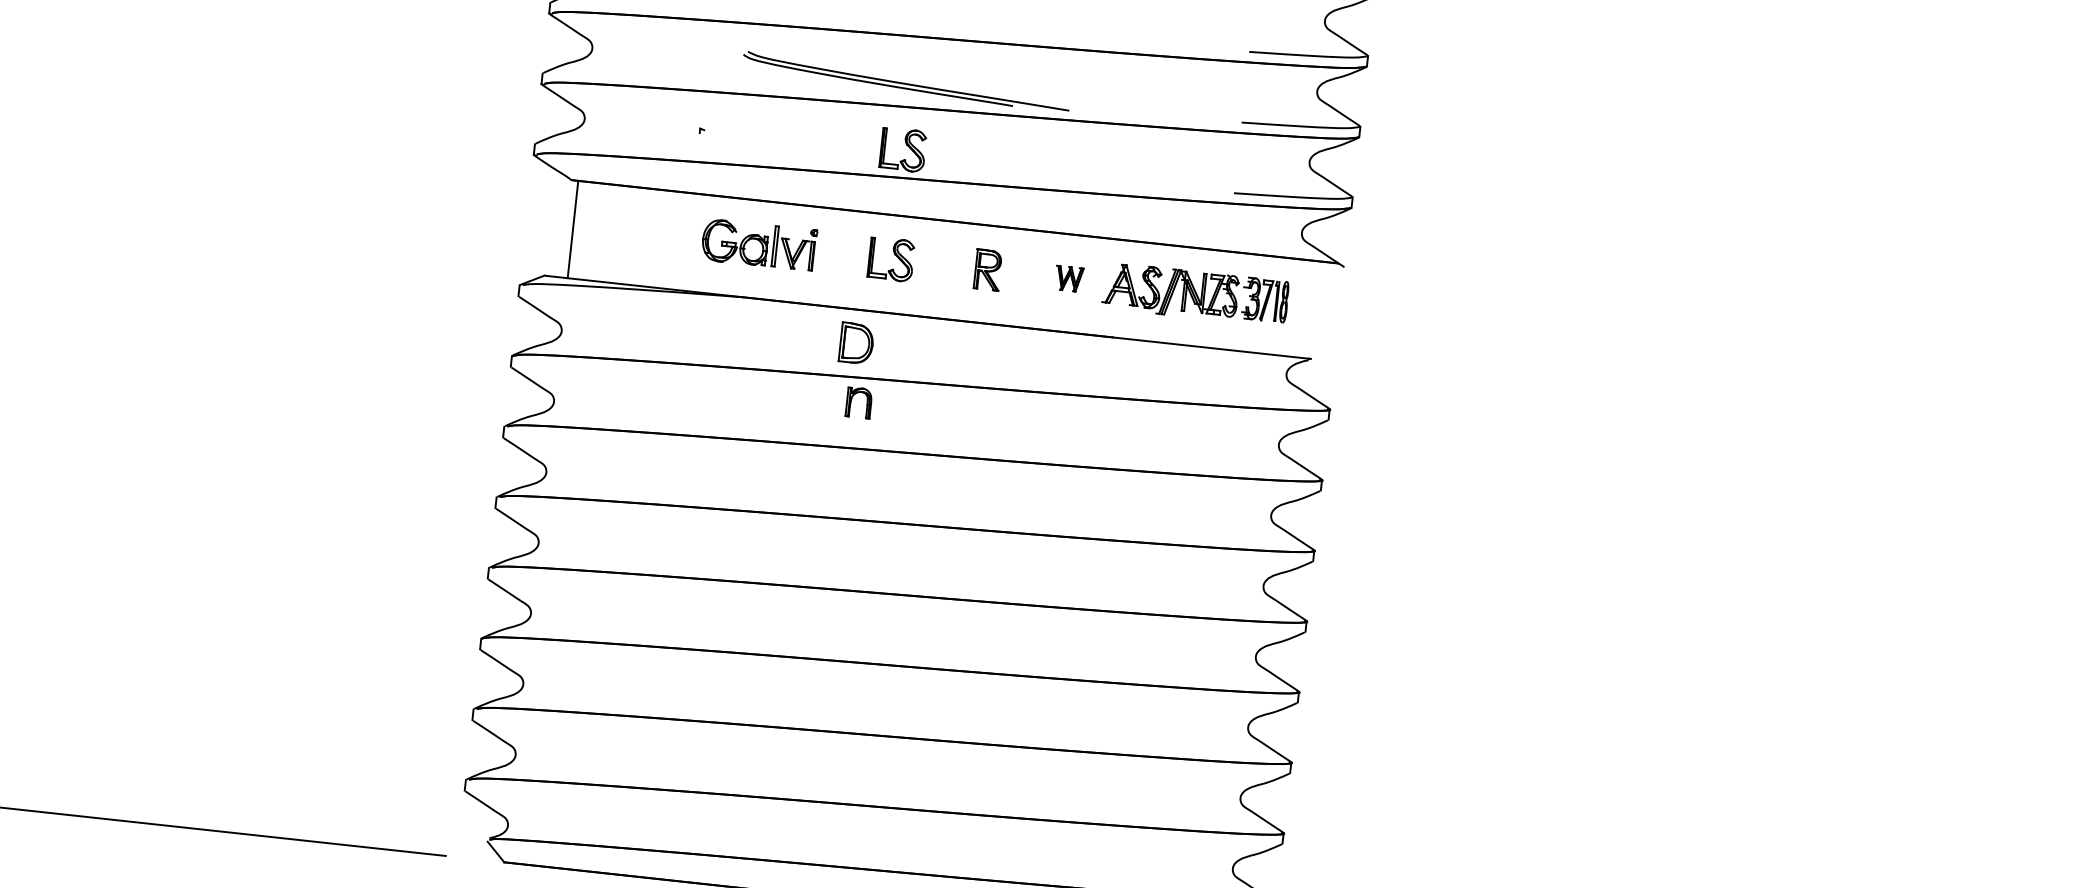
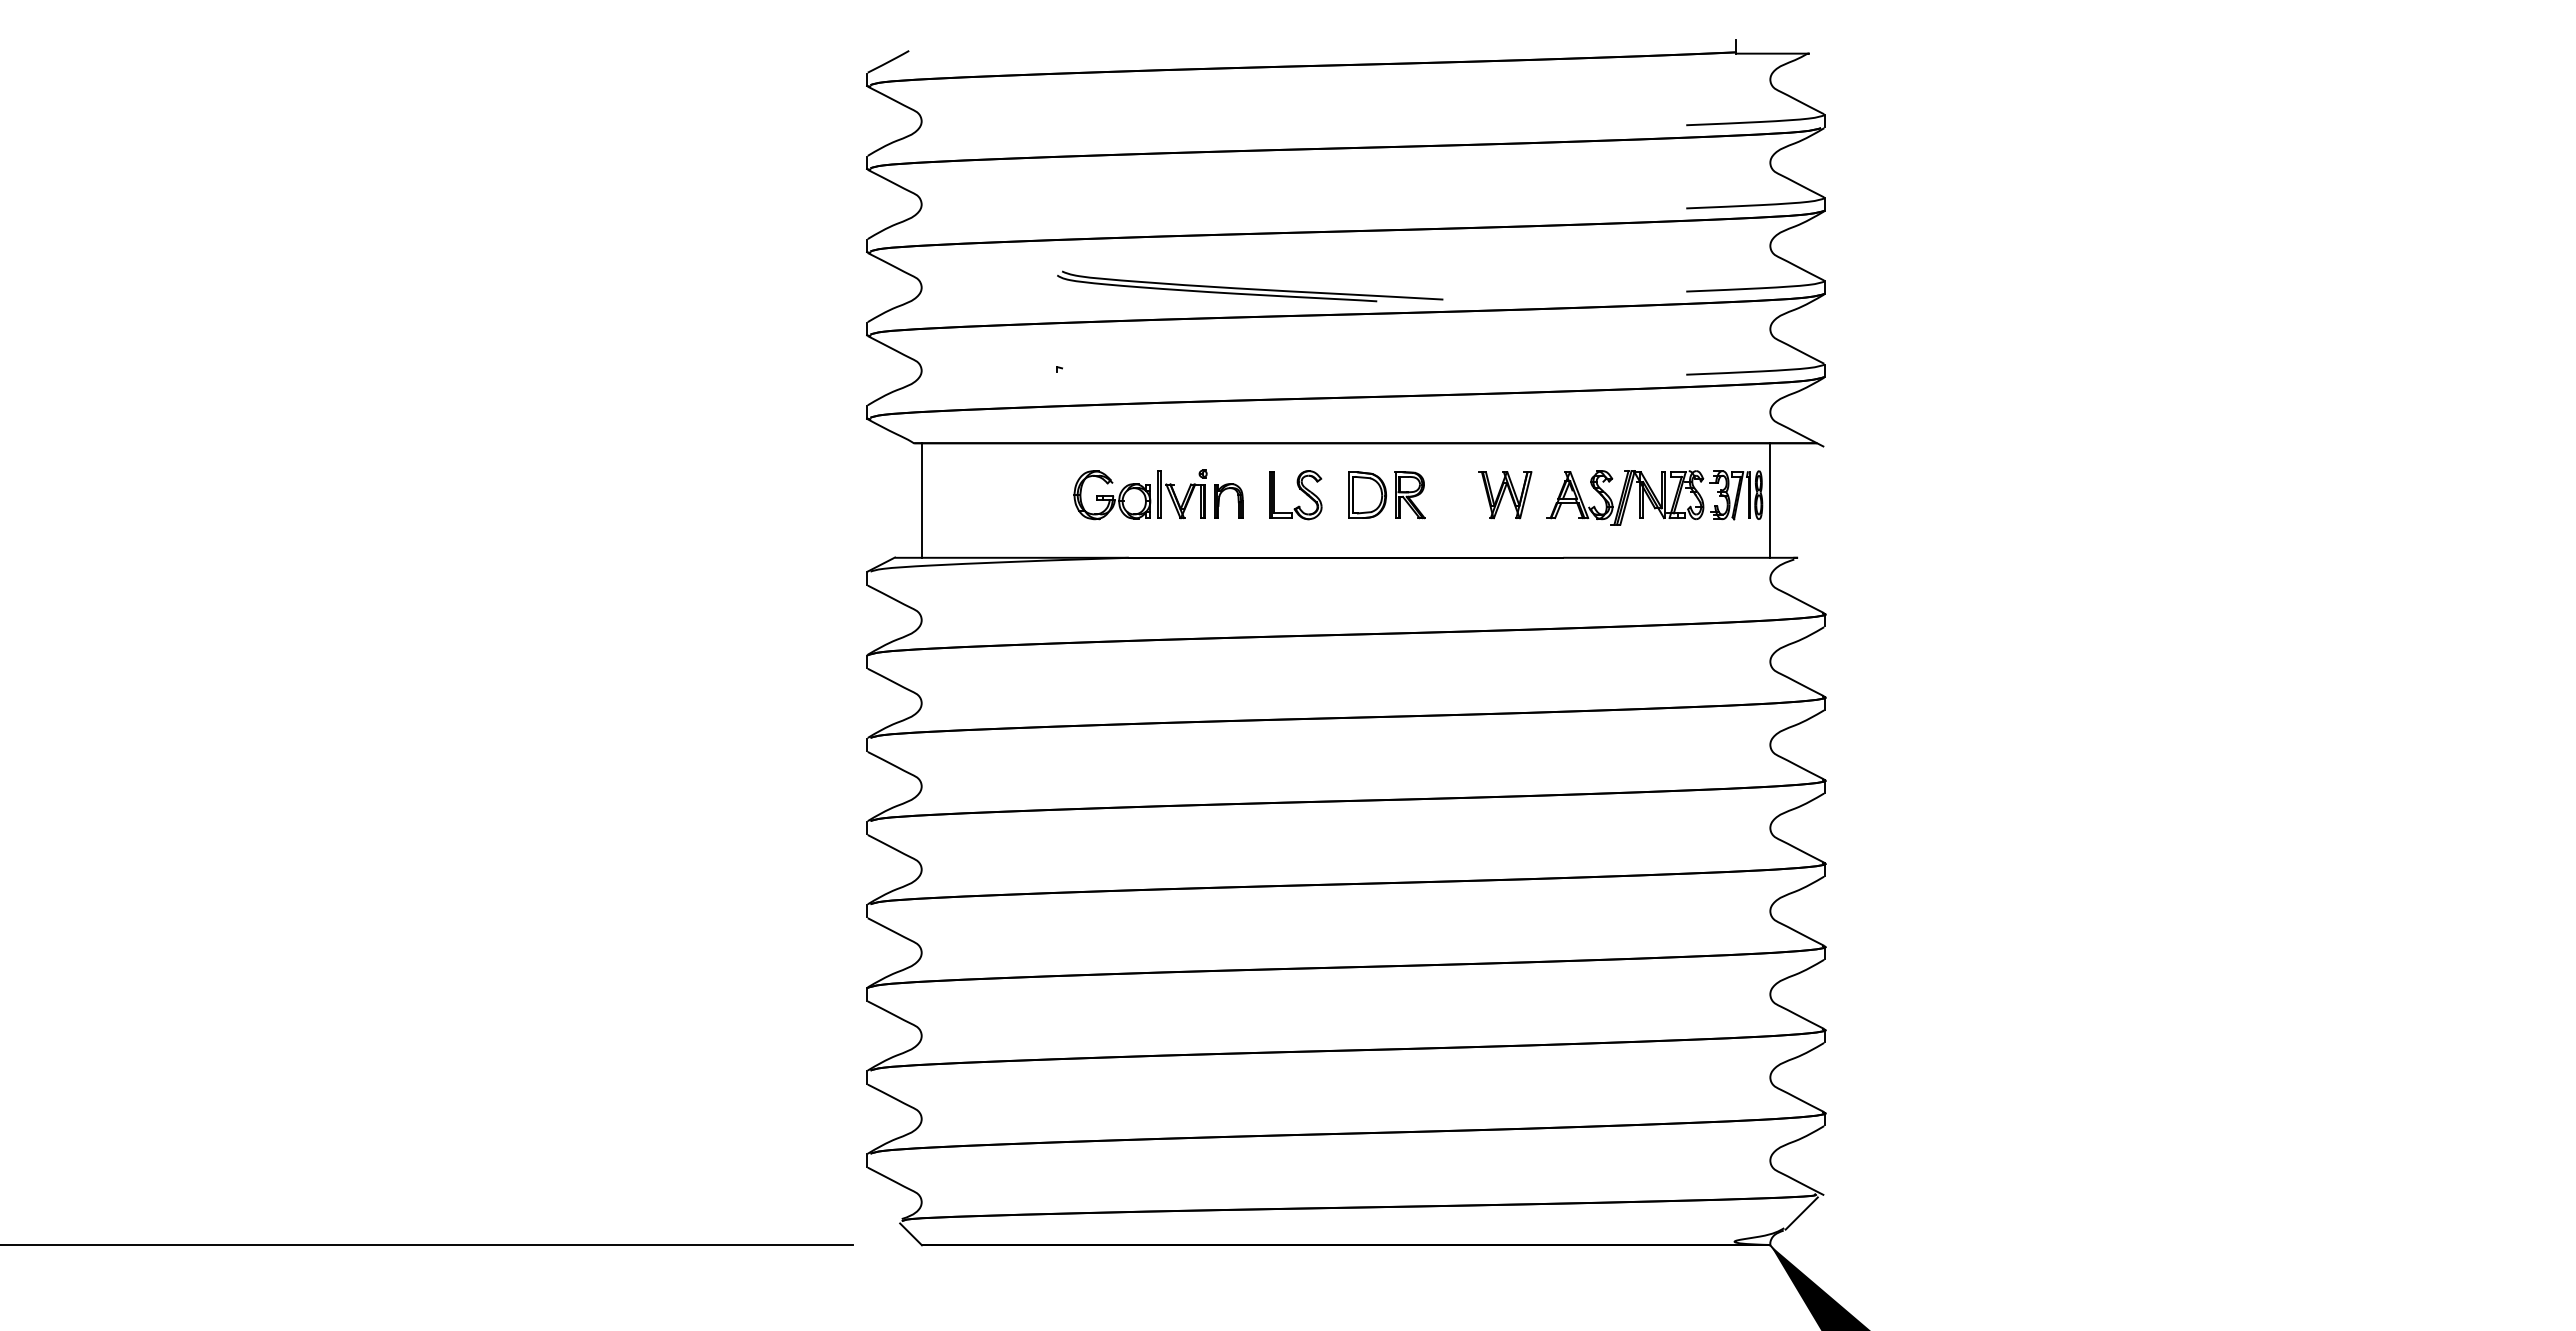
part: (906, 81) -> (1250, 286), moved
part: (907, 146) -> (1300, 361), removed
part: (1069, 279) -> (1505, 495), size x1.67
line: (1293, 307) -> (1769, 500), added
part: (856, 342) -> (1367, 494), moved
part: (852, 398) -> (1220, 496), moved

